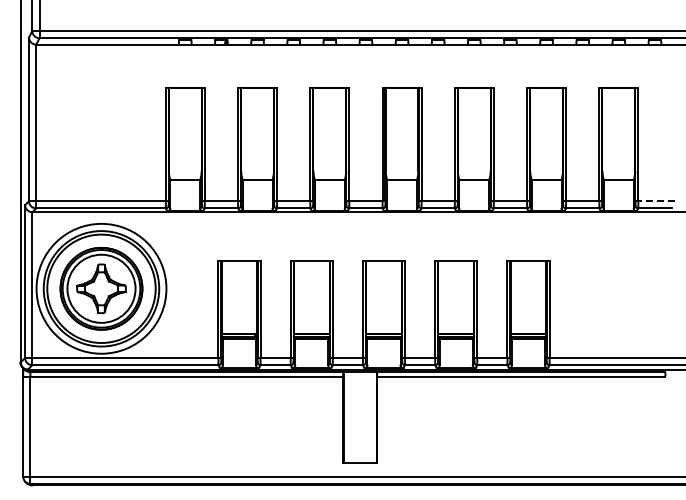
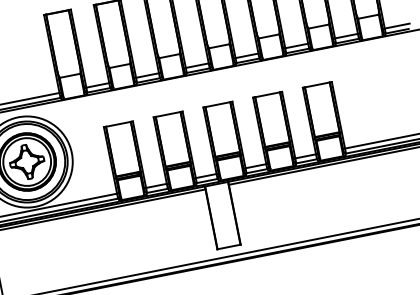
line: (654, 201) -> (395, 26), dashed -> solid

